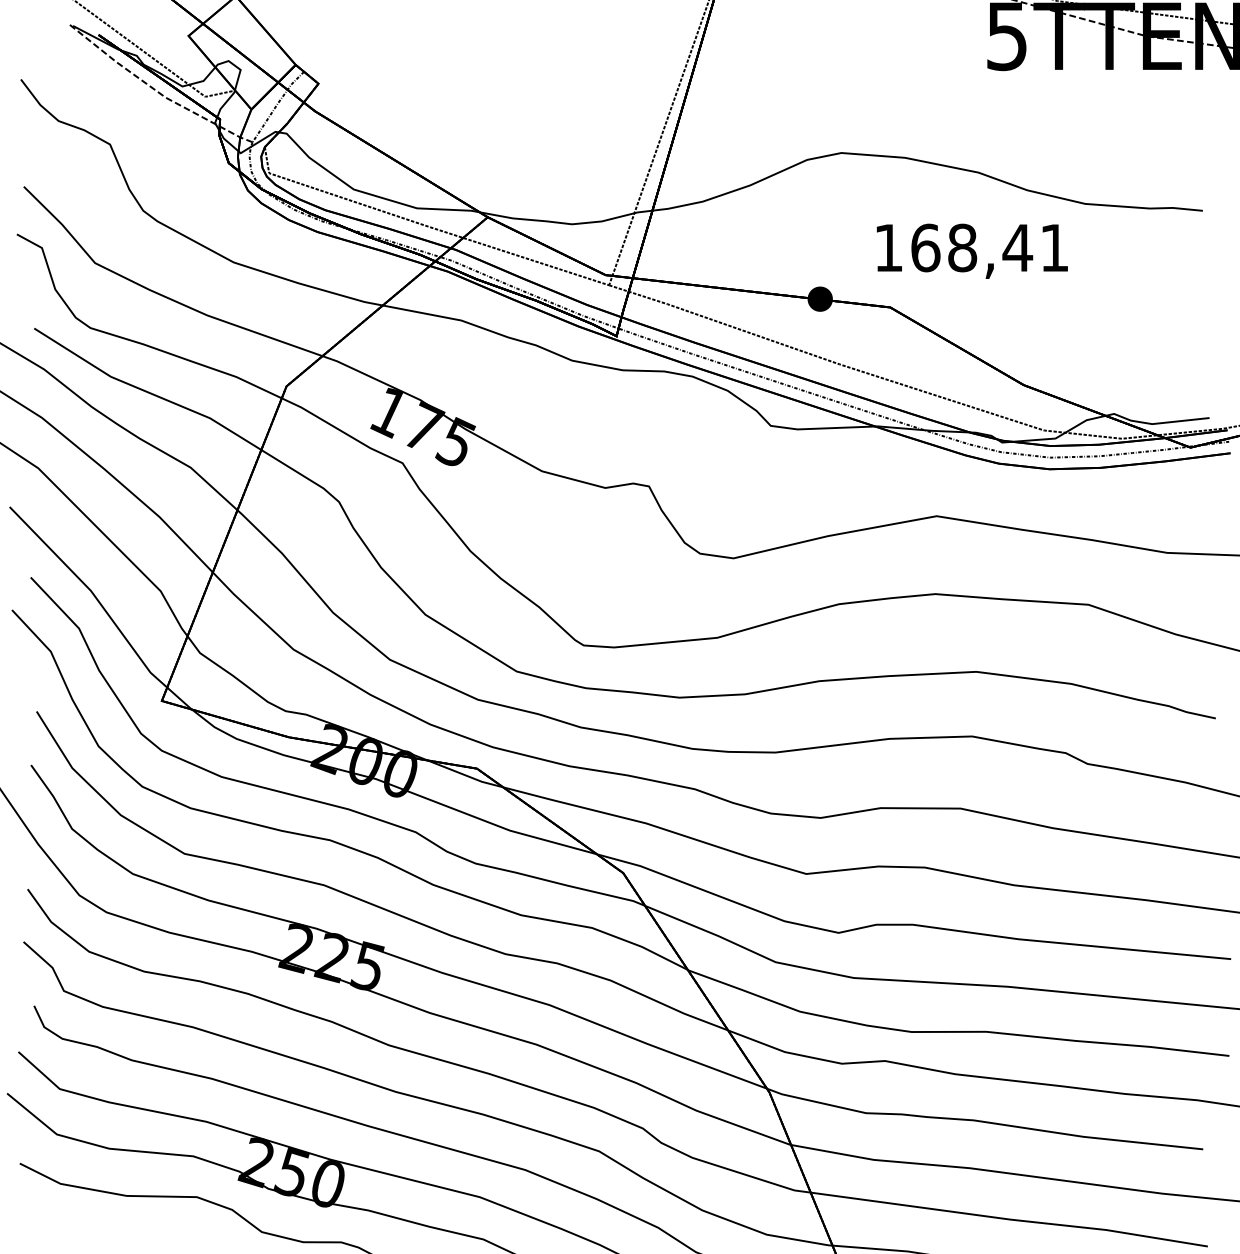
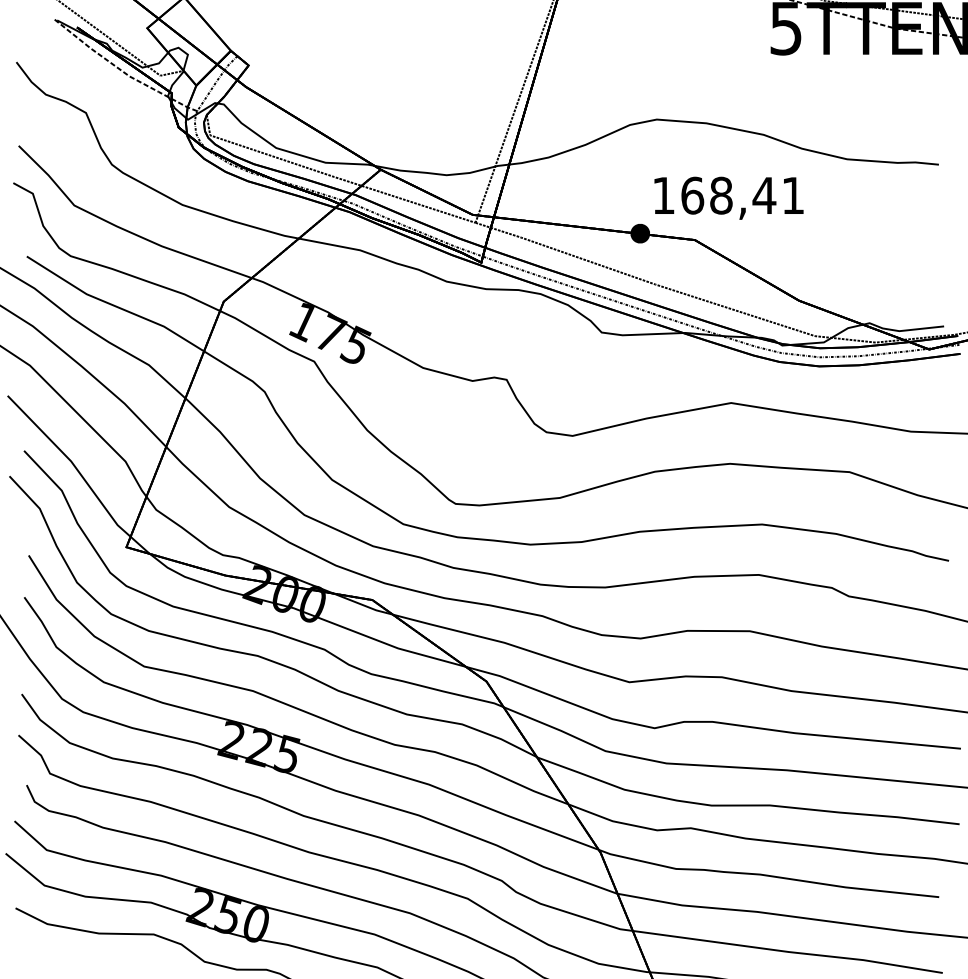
text: (971, 250) -> (728, 197), moved

